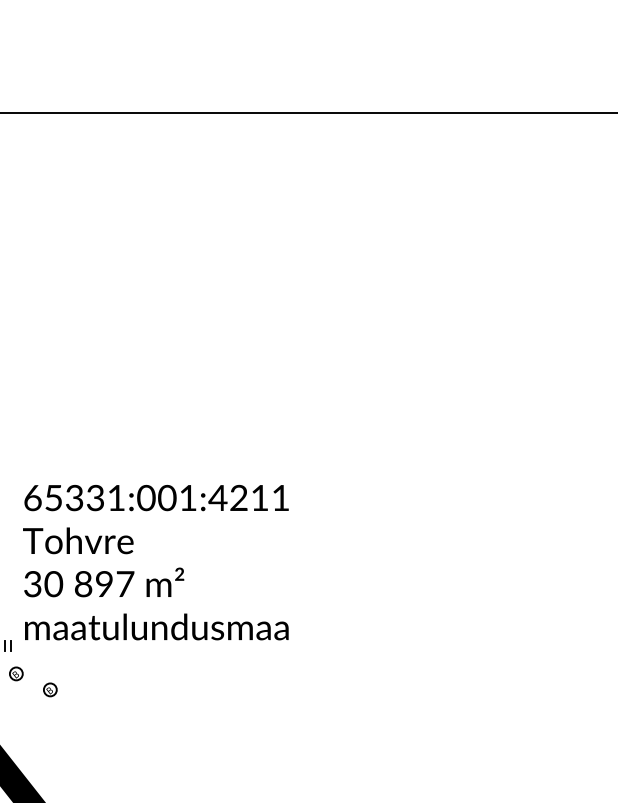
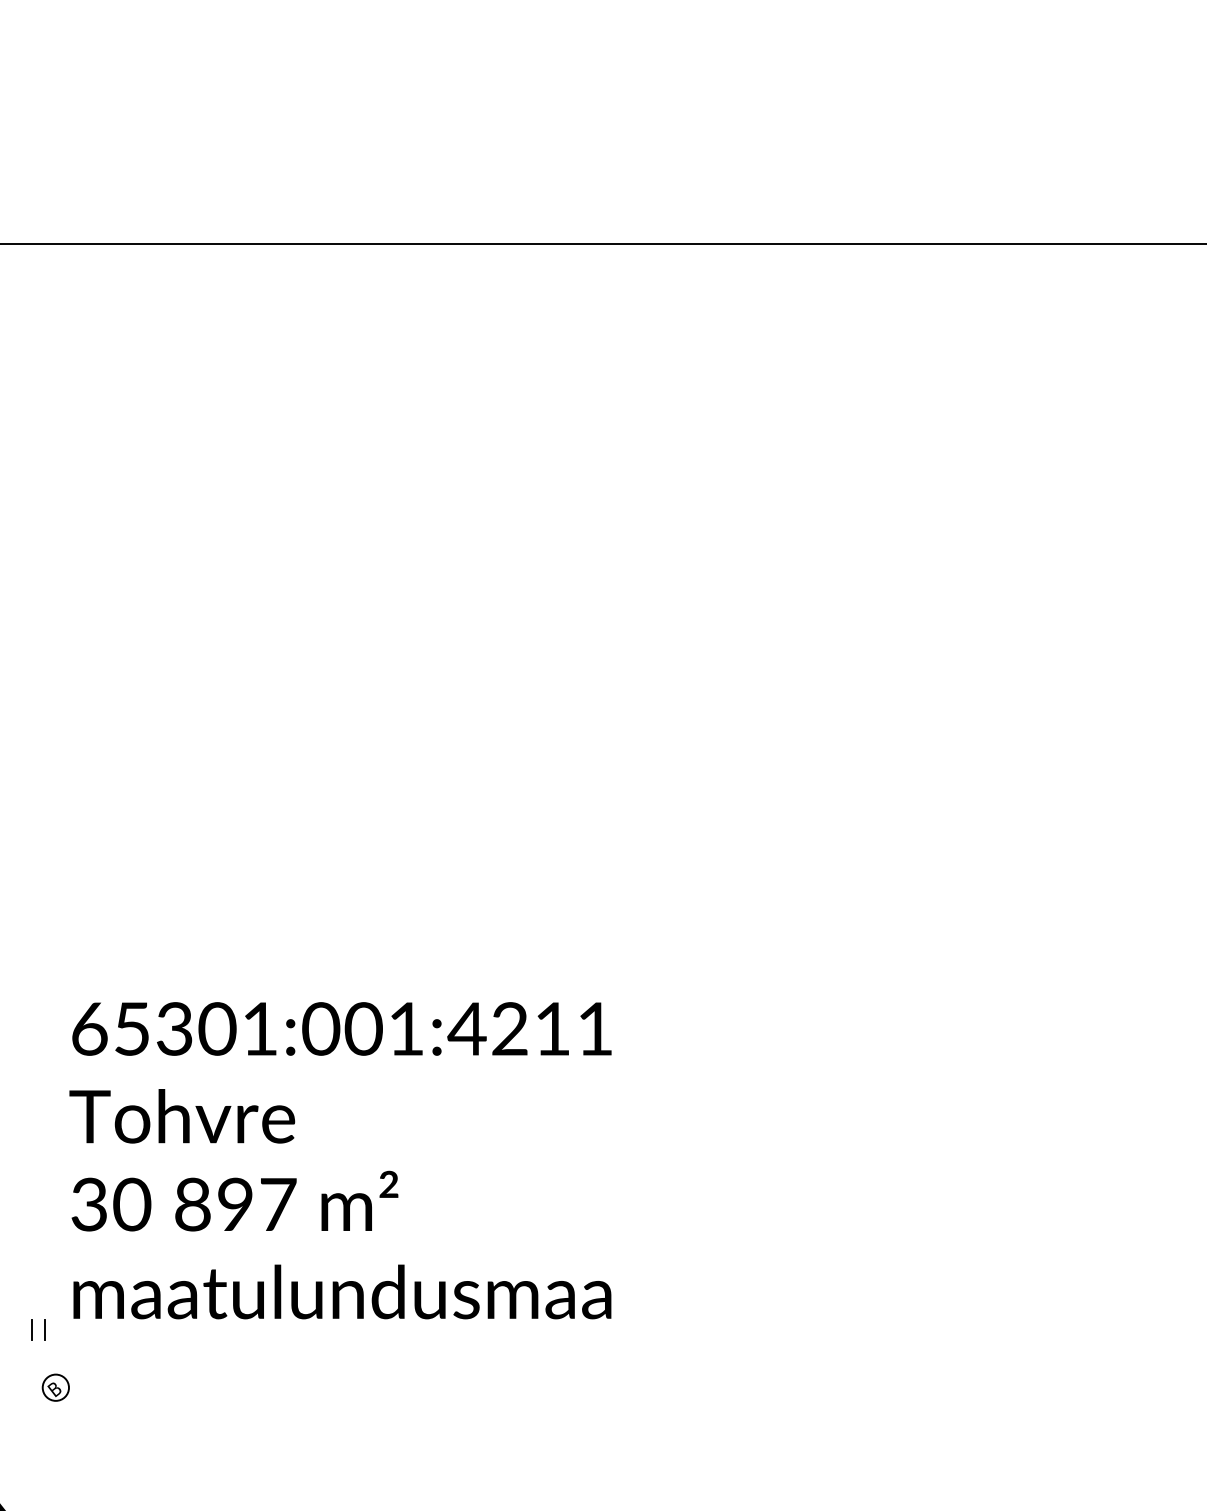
text: (95, 497) -> (217, 1027), 65331:001:4211 -> 65301:001:4211
part: (50, 689) -> (125, 1419), removed

